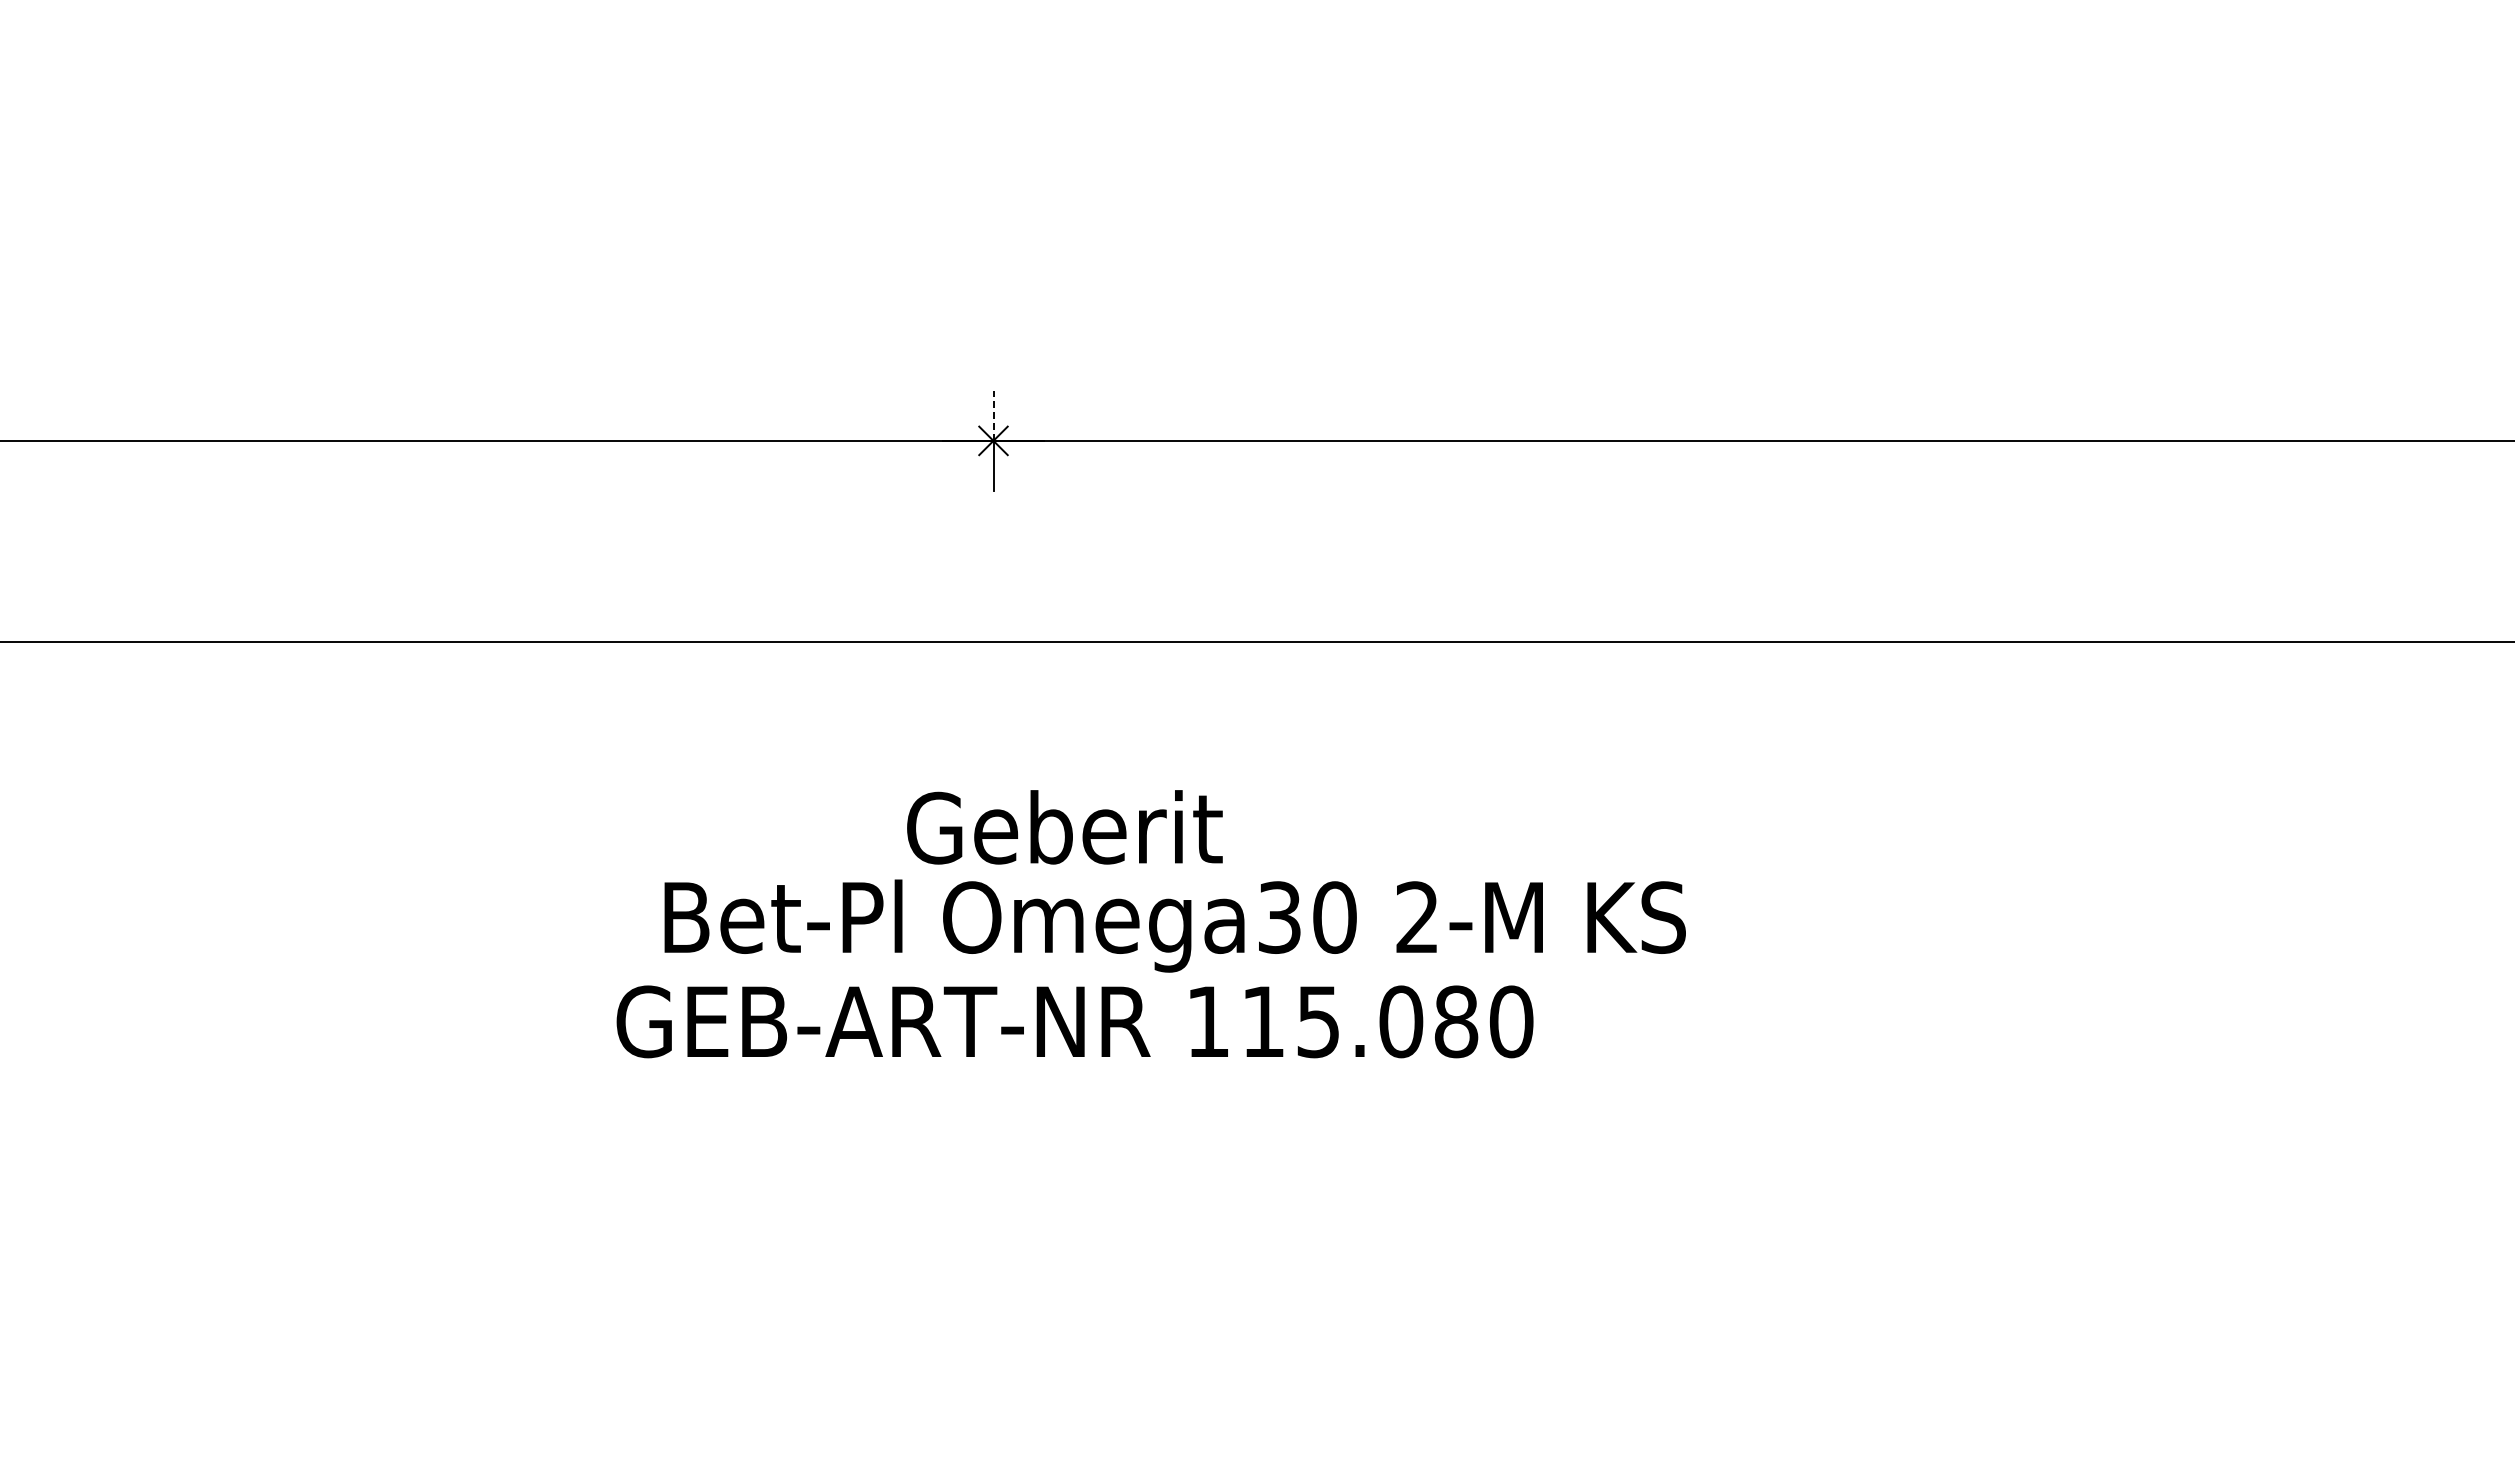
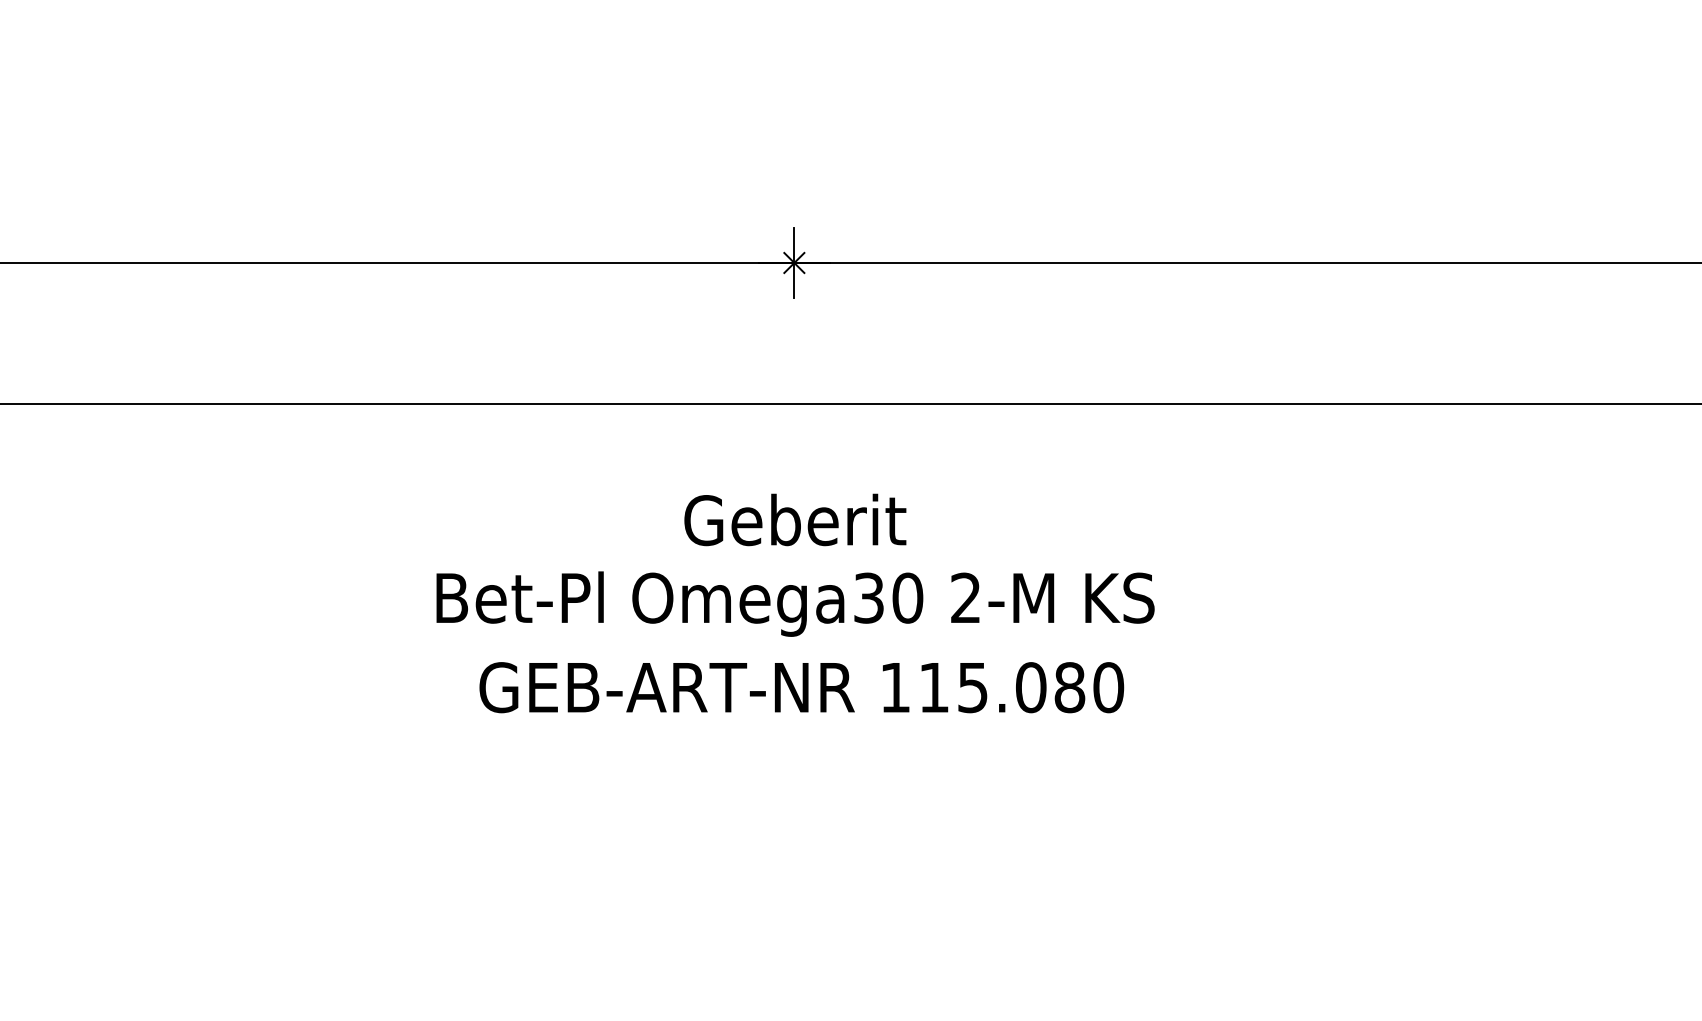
line: (993, 415) -> (794, 245), dashed -> solid
text: (1064, 827) -> (795, 520), moved
text: (1174, 925) -> (795, 603), moved
text: (1074, 1021) -> (801, 687), moved

